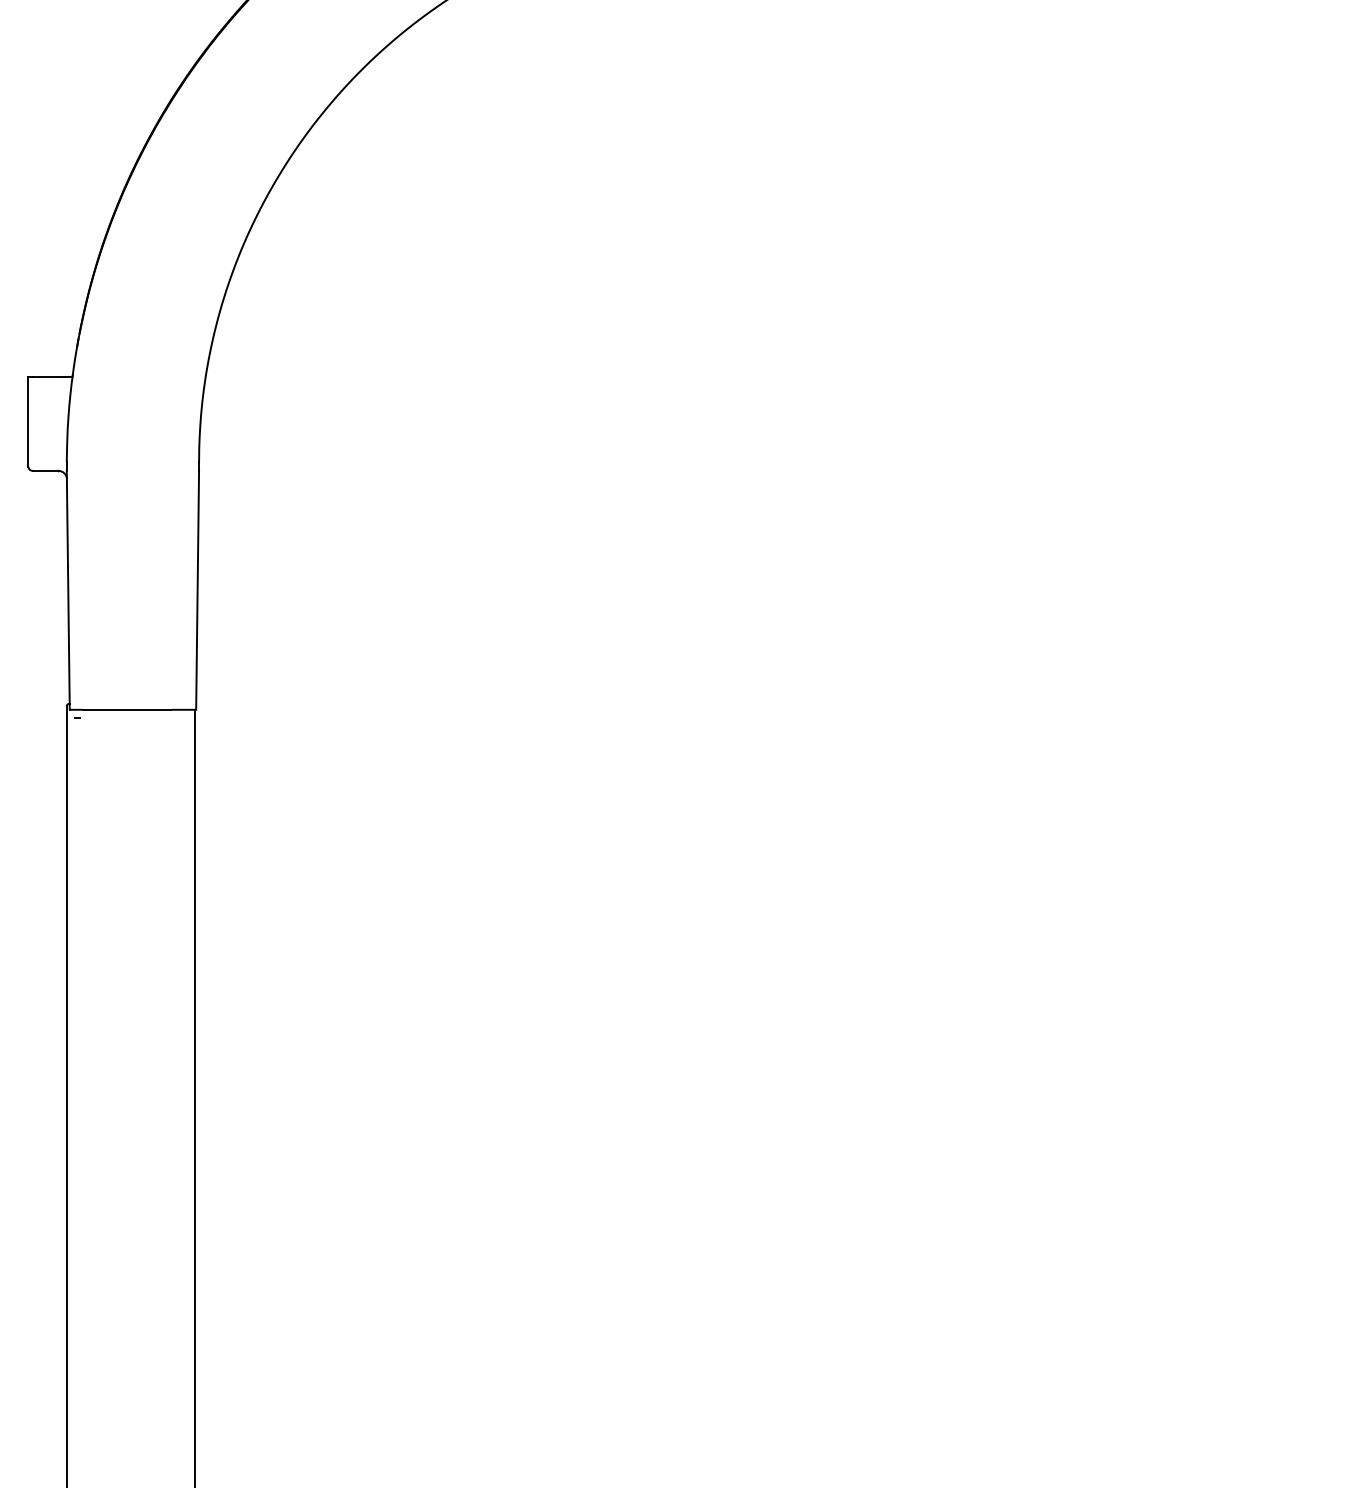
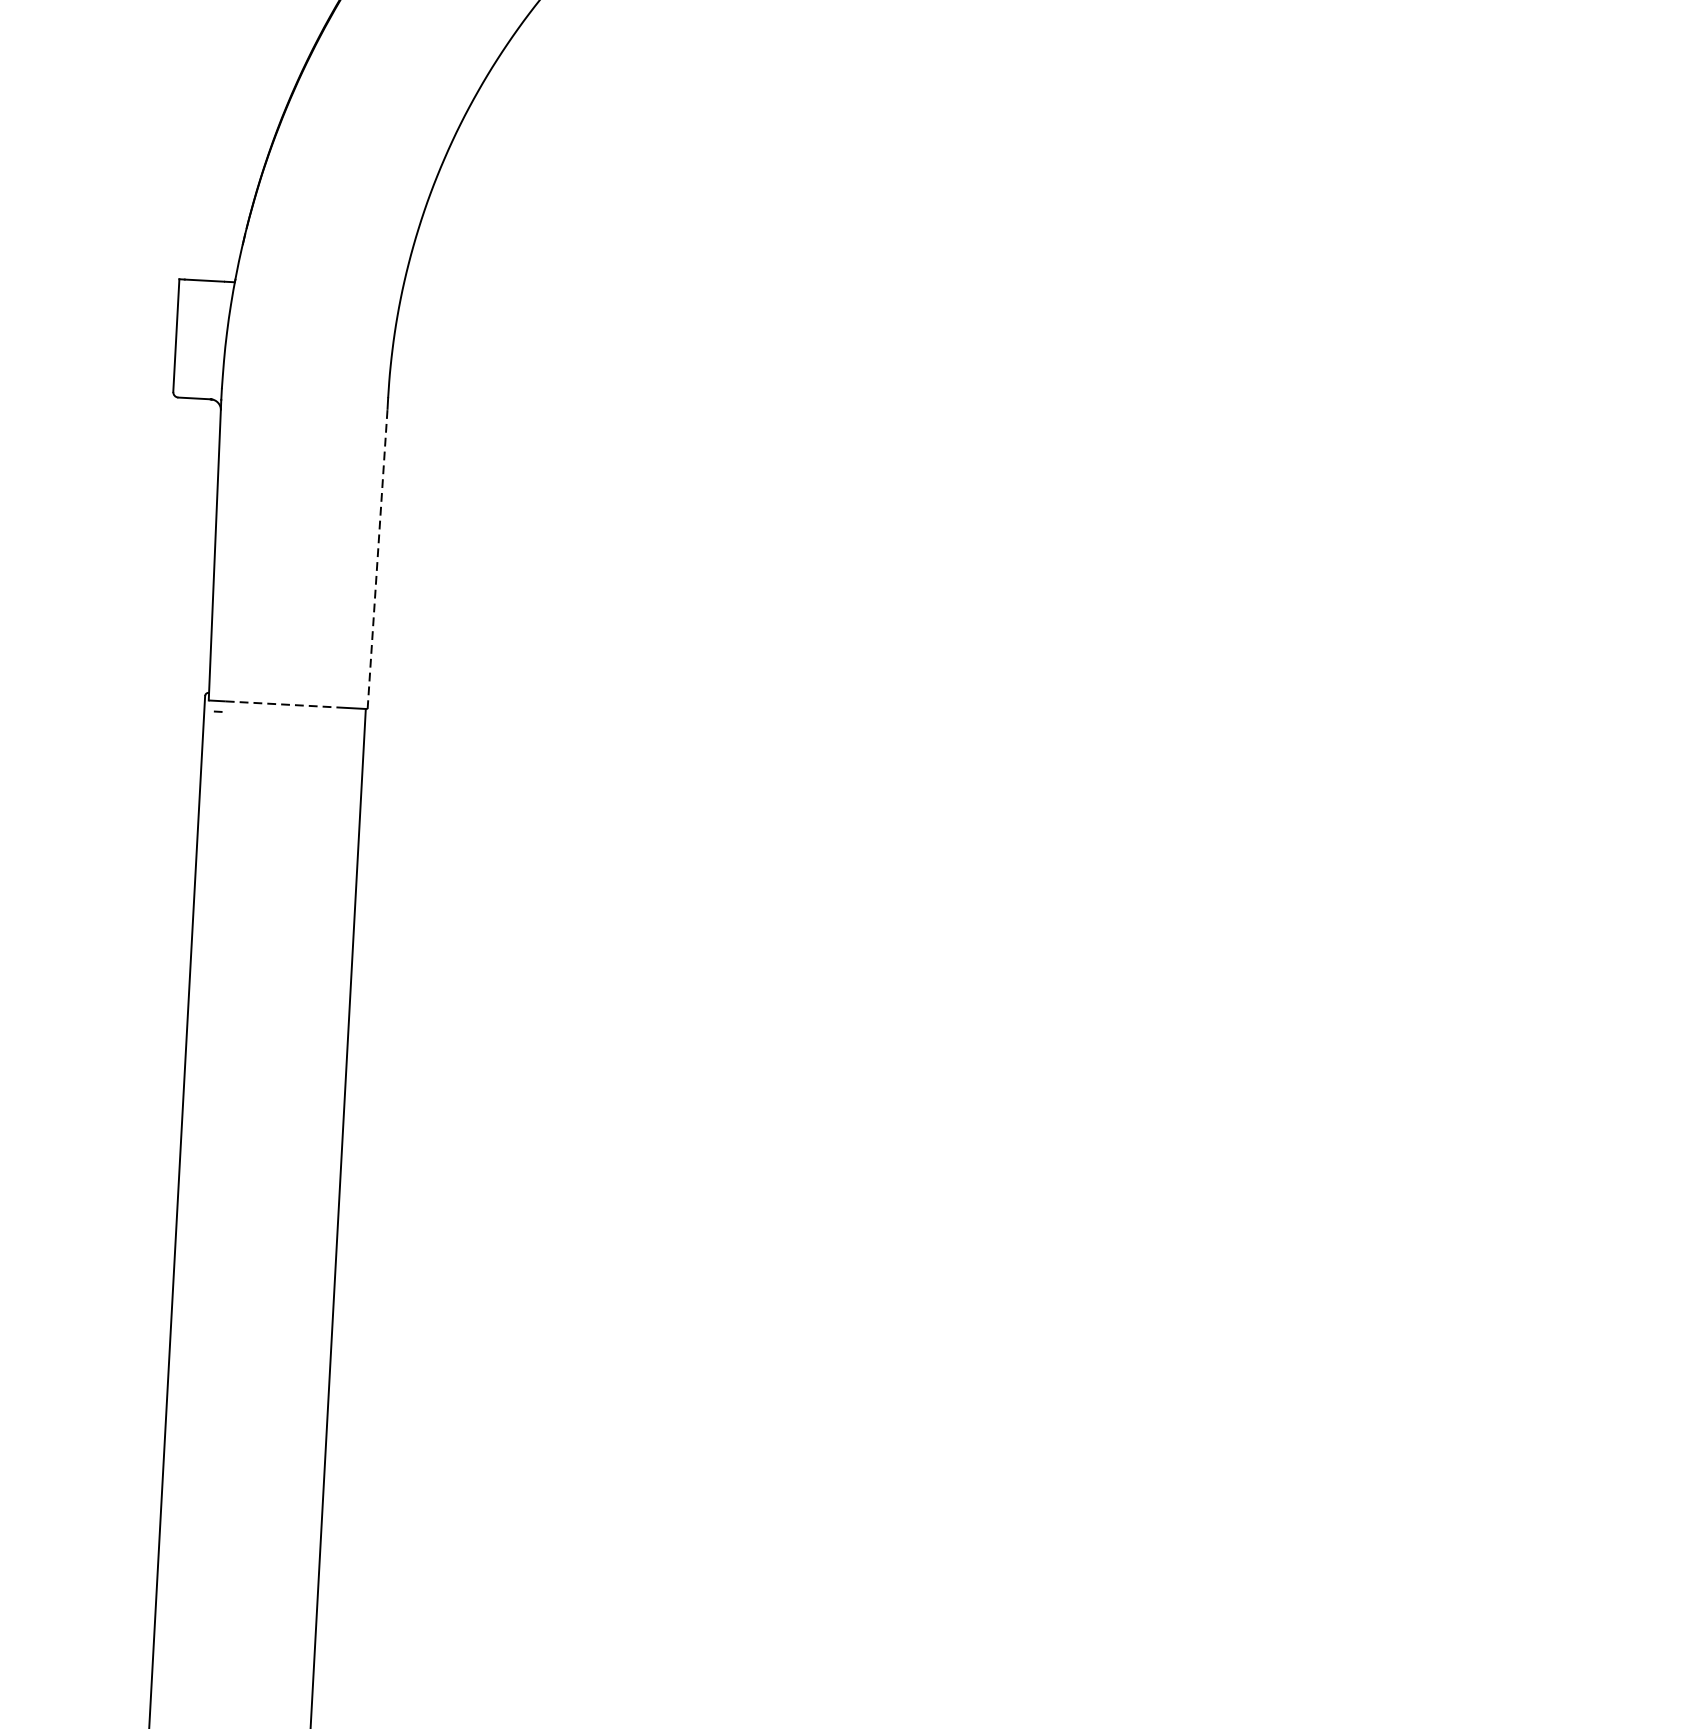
line: (197, 589) -> (377, 557), solid -> dashed
line: (127, 709) -> (281, 704), solid -> dashed

